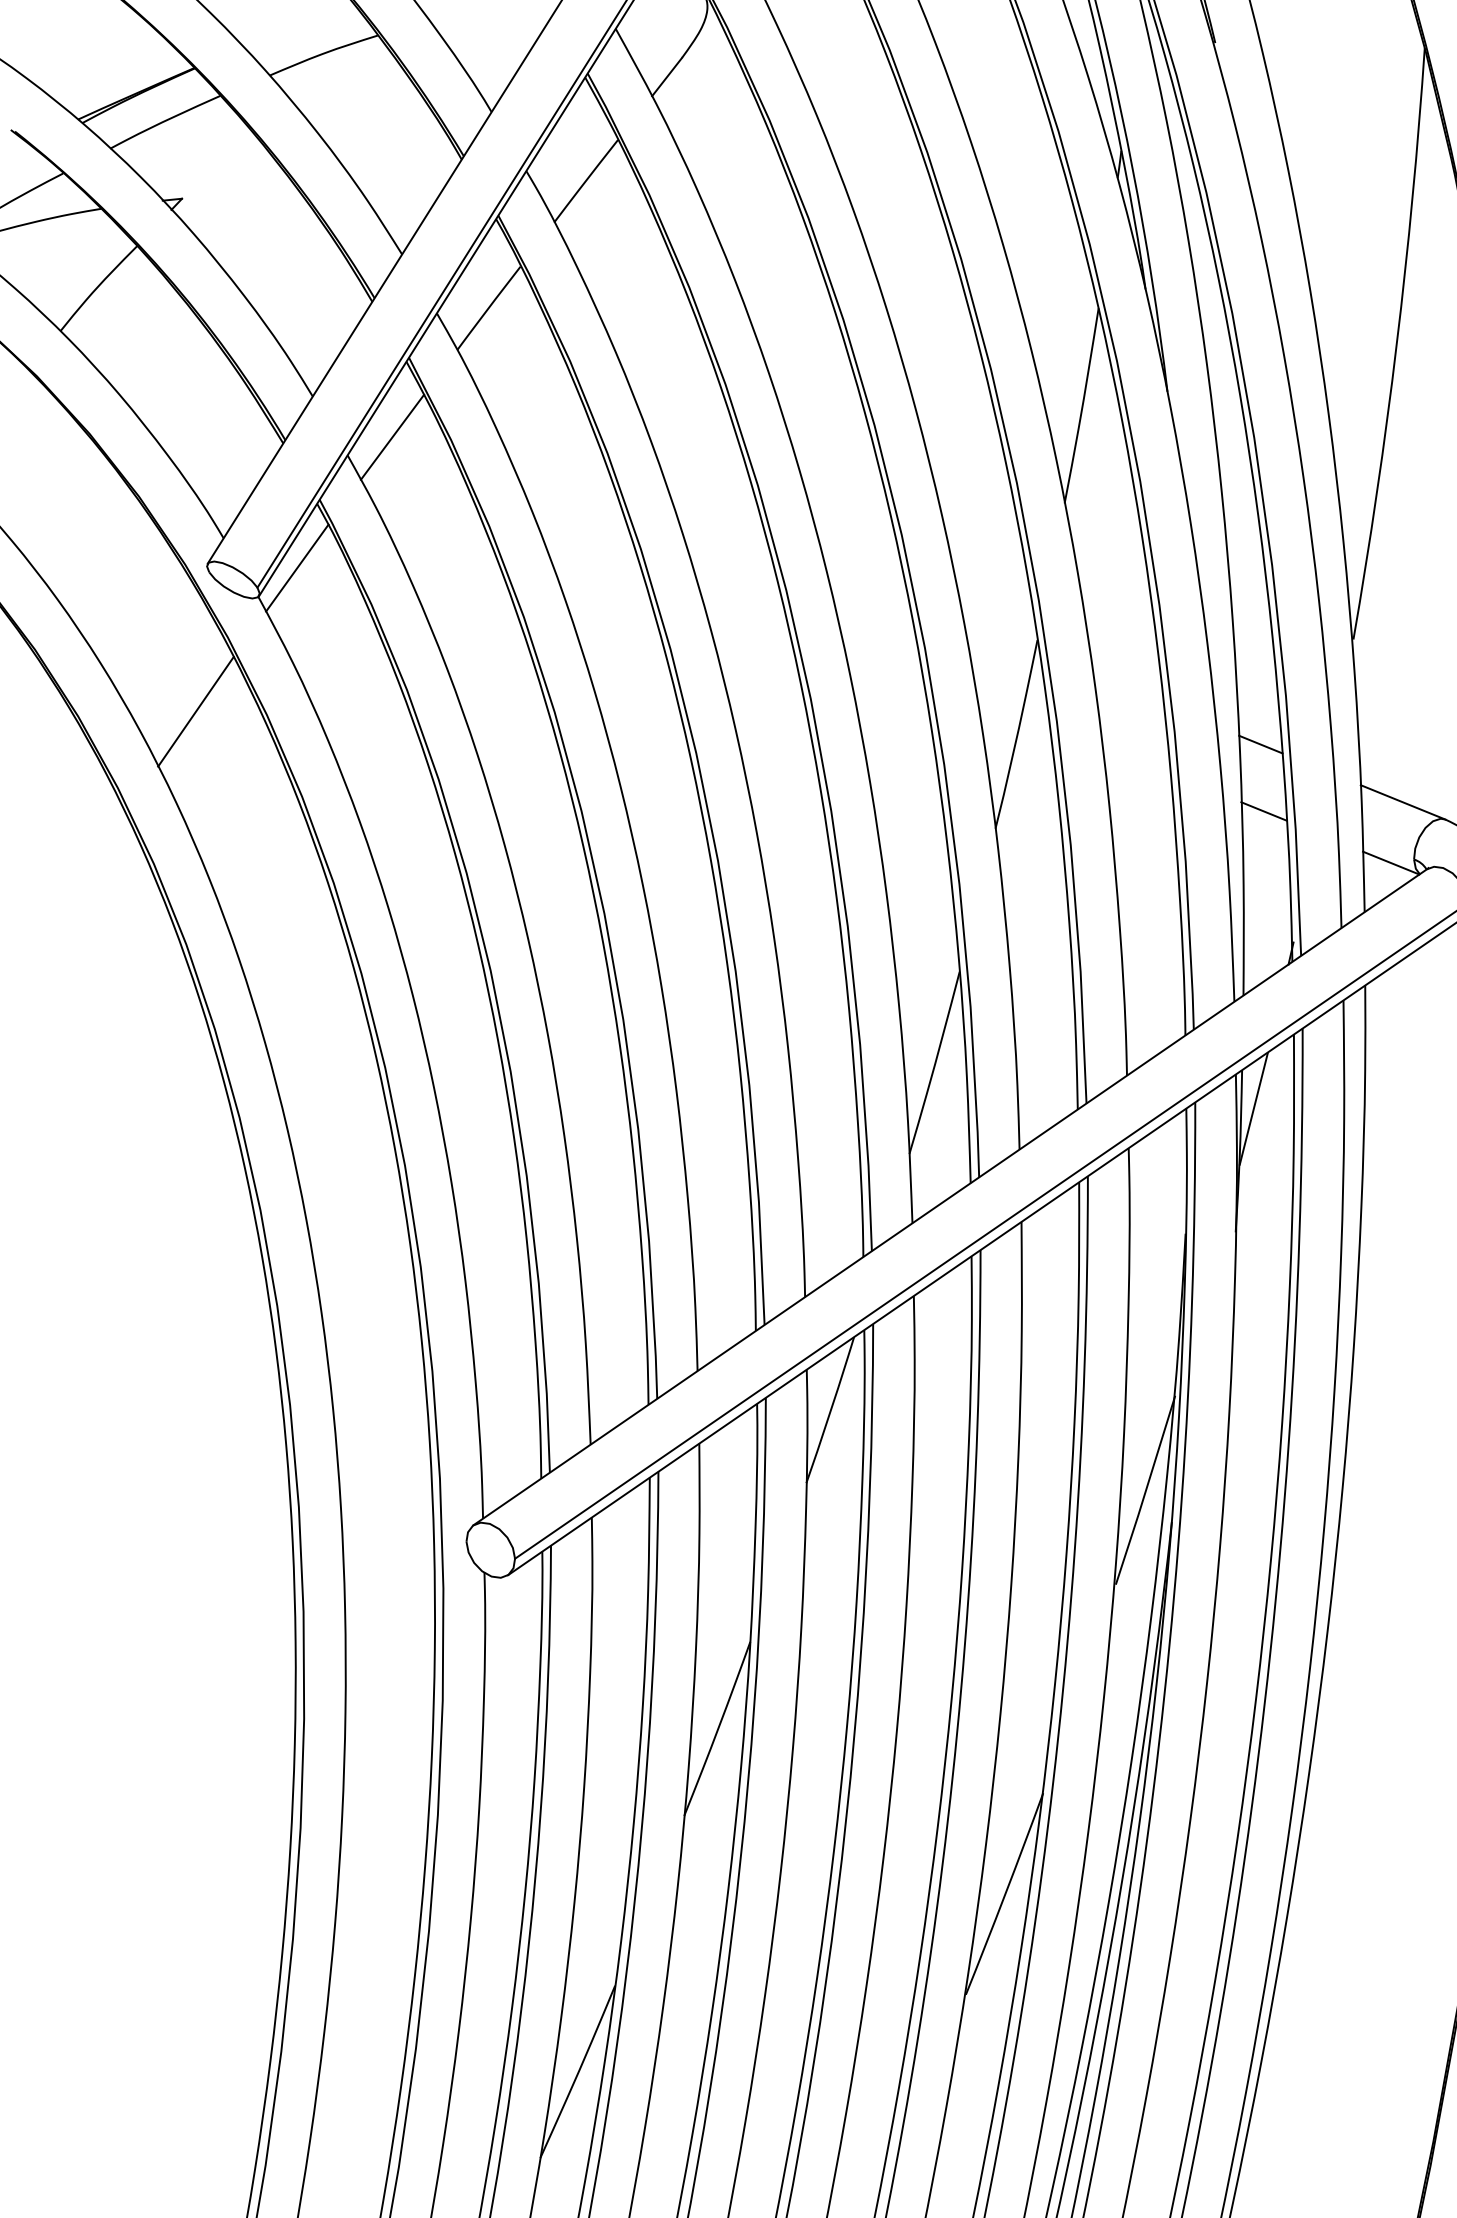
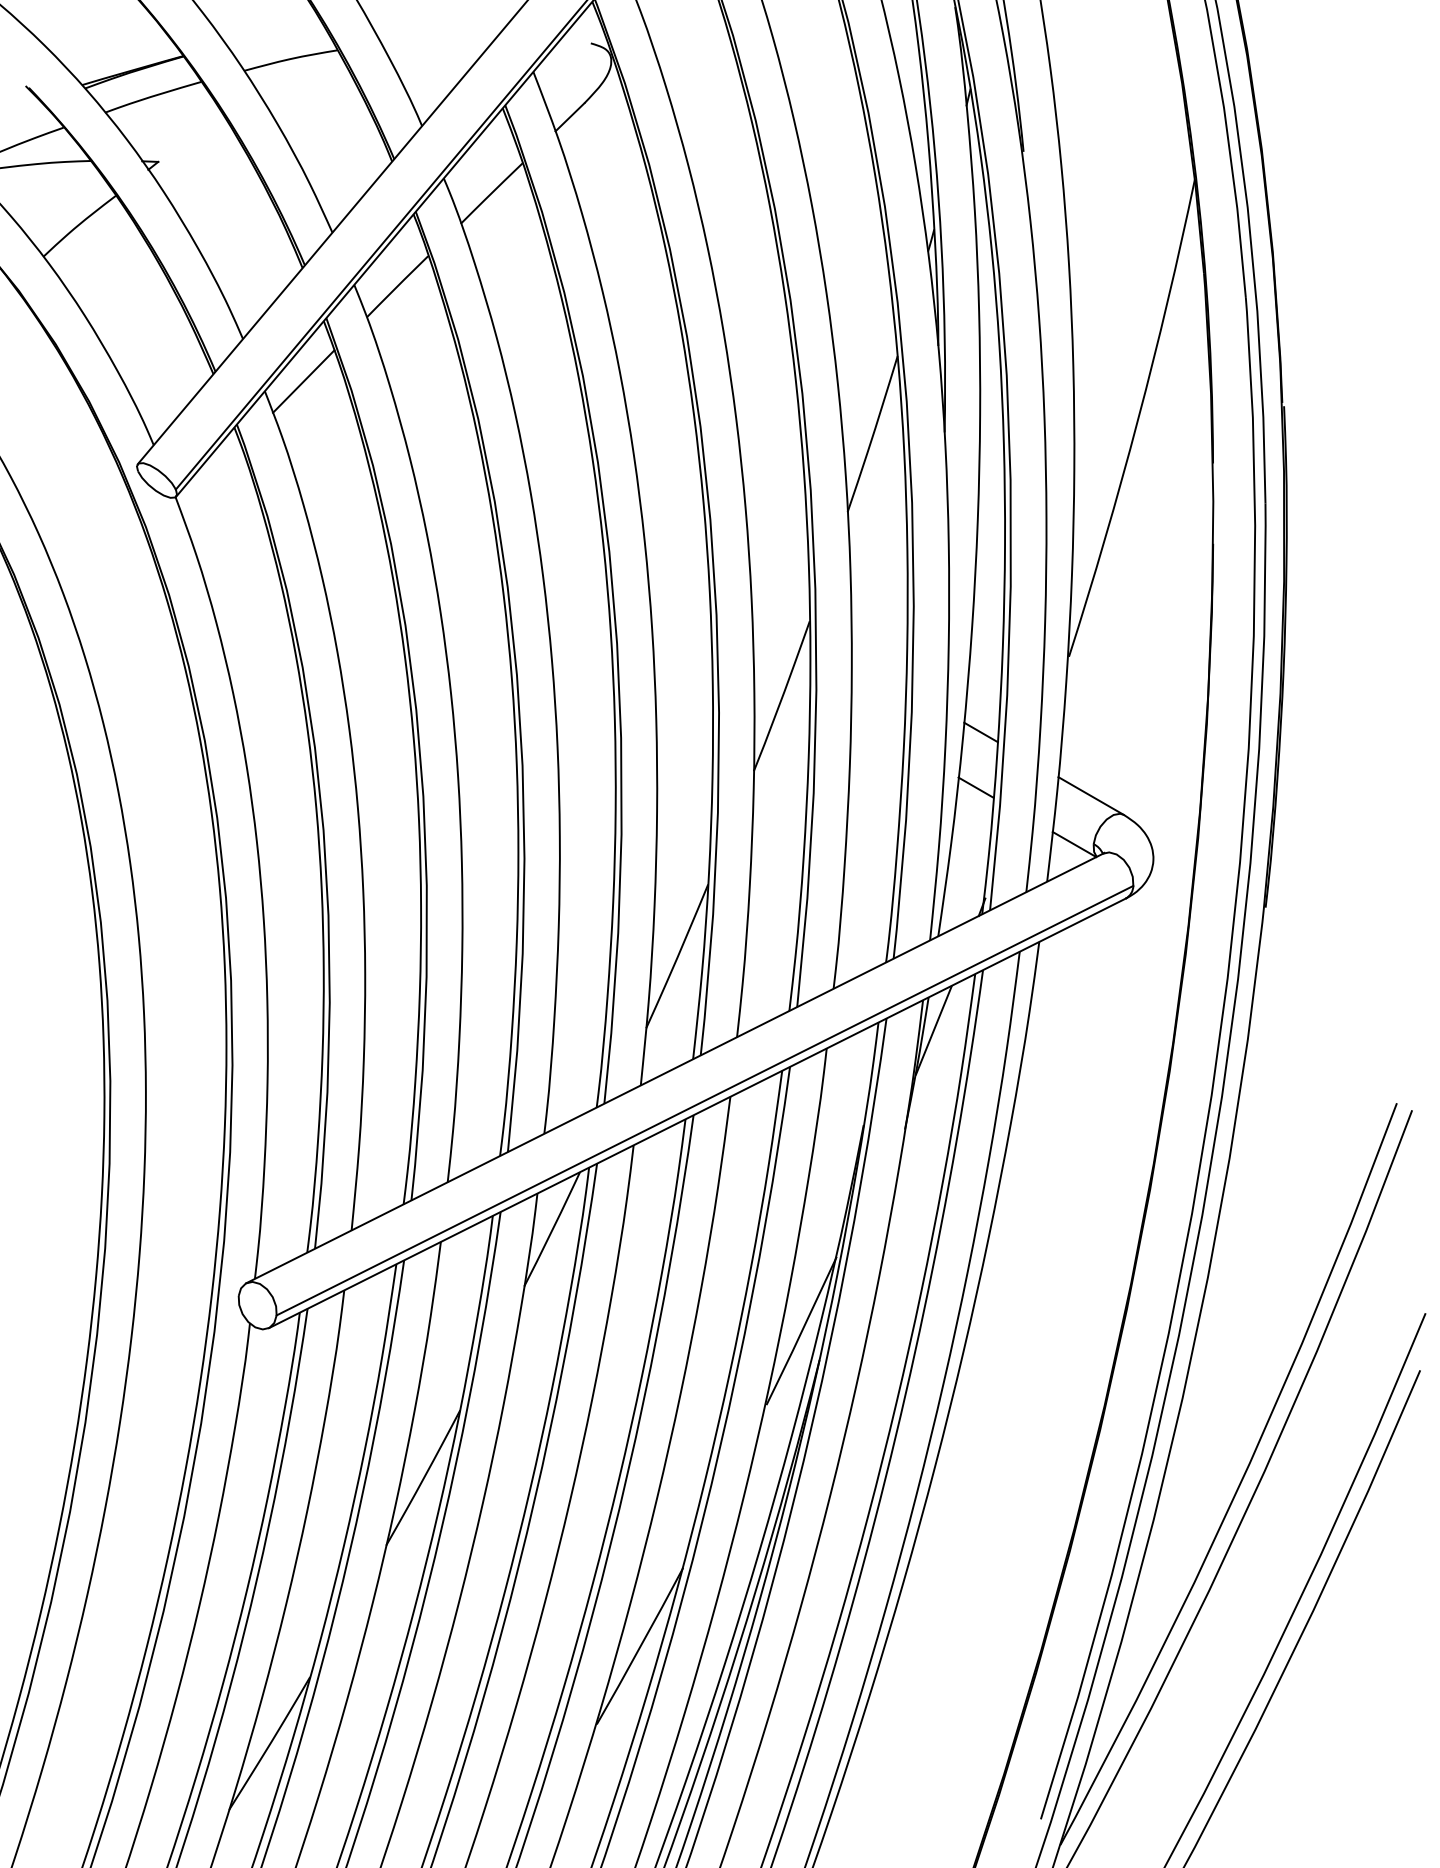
line: (296, 567) -> (210, 477), removed
line: (196, 711) -> (111, 584), removed

